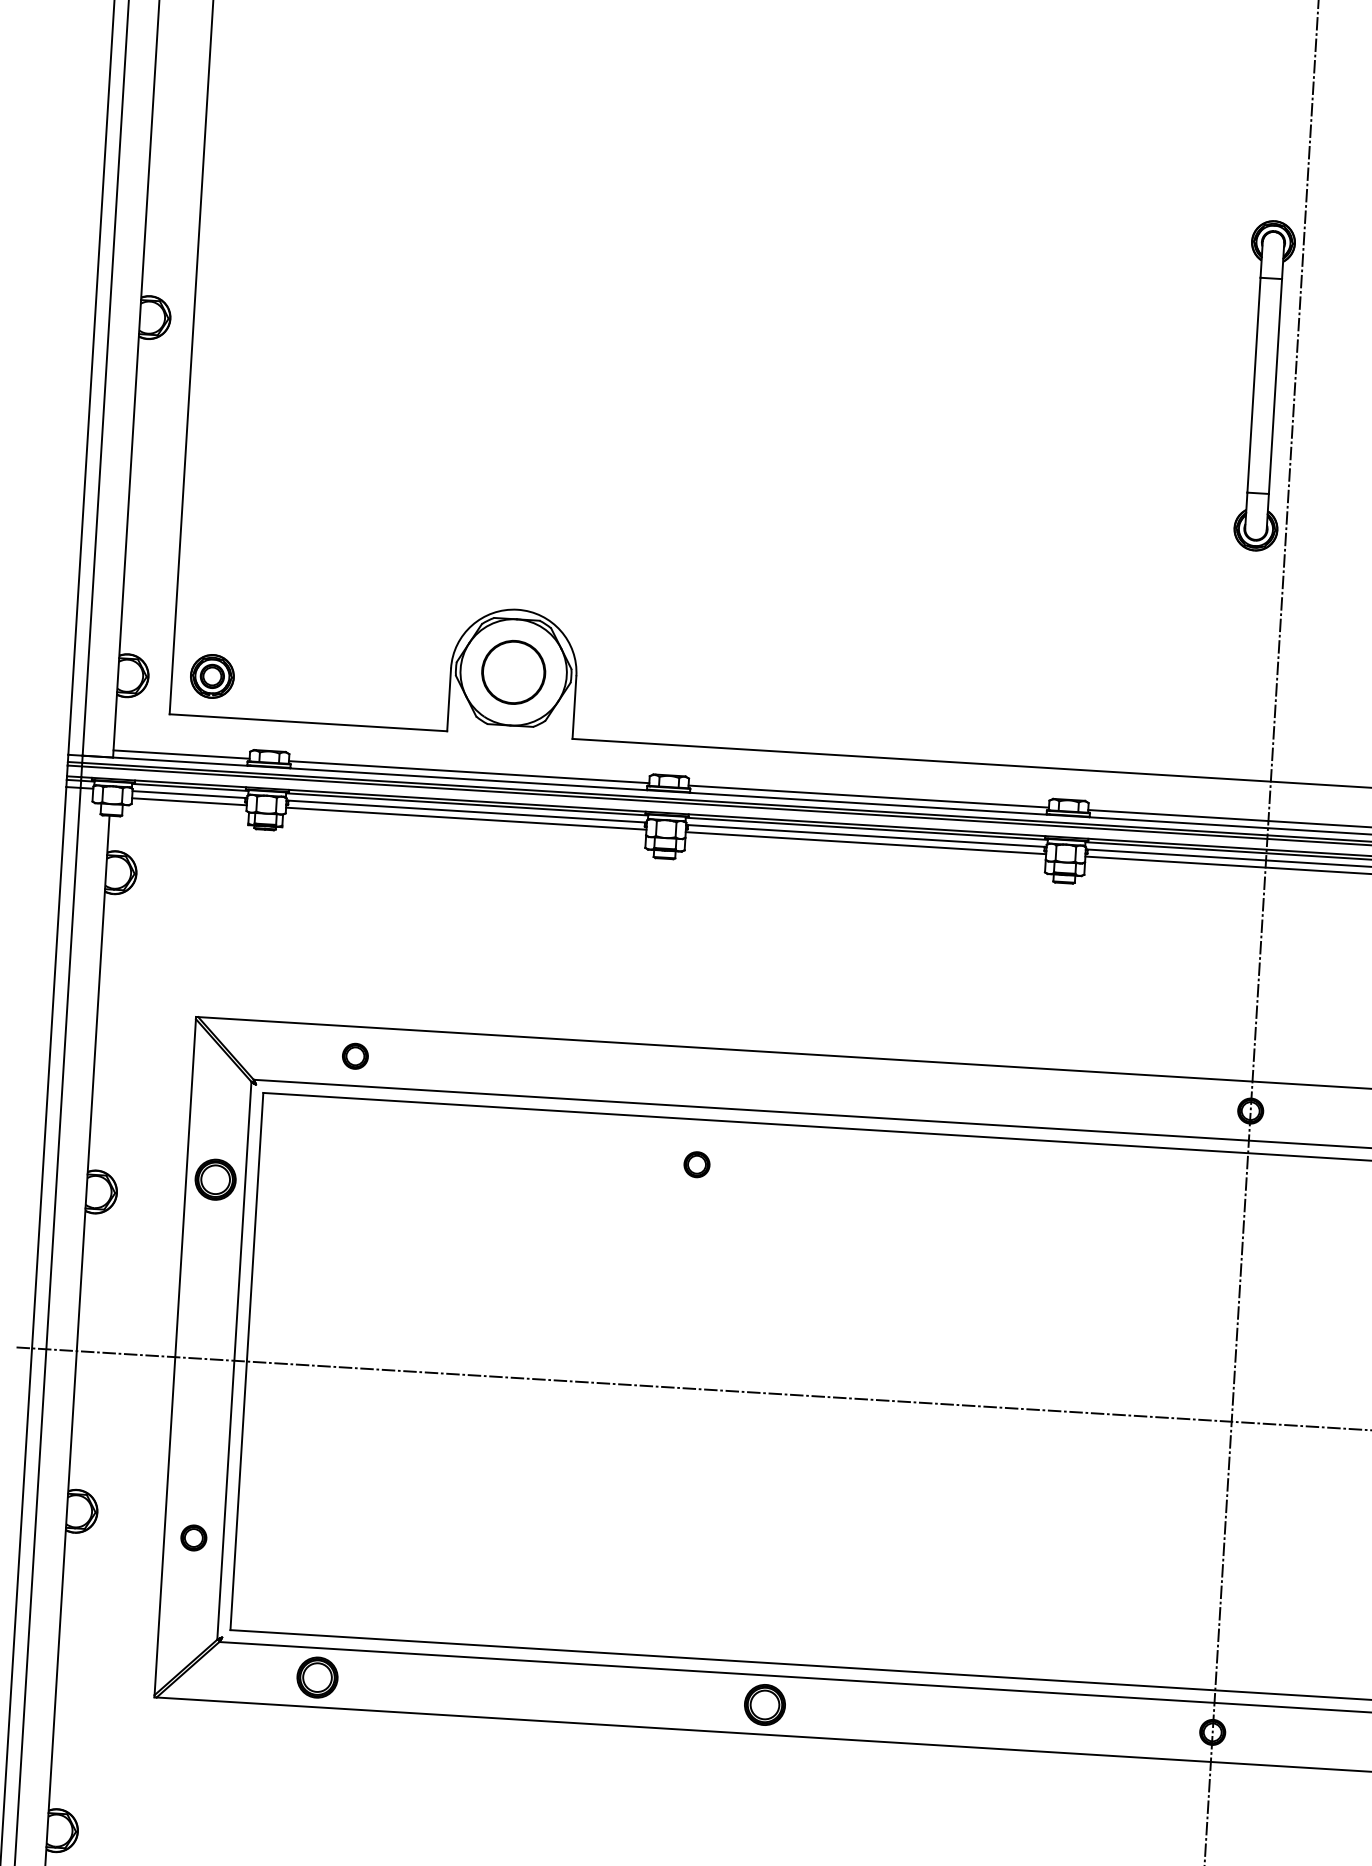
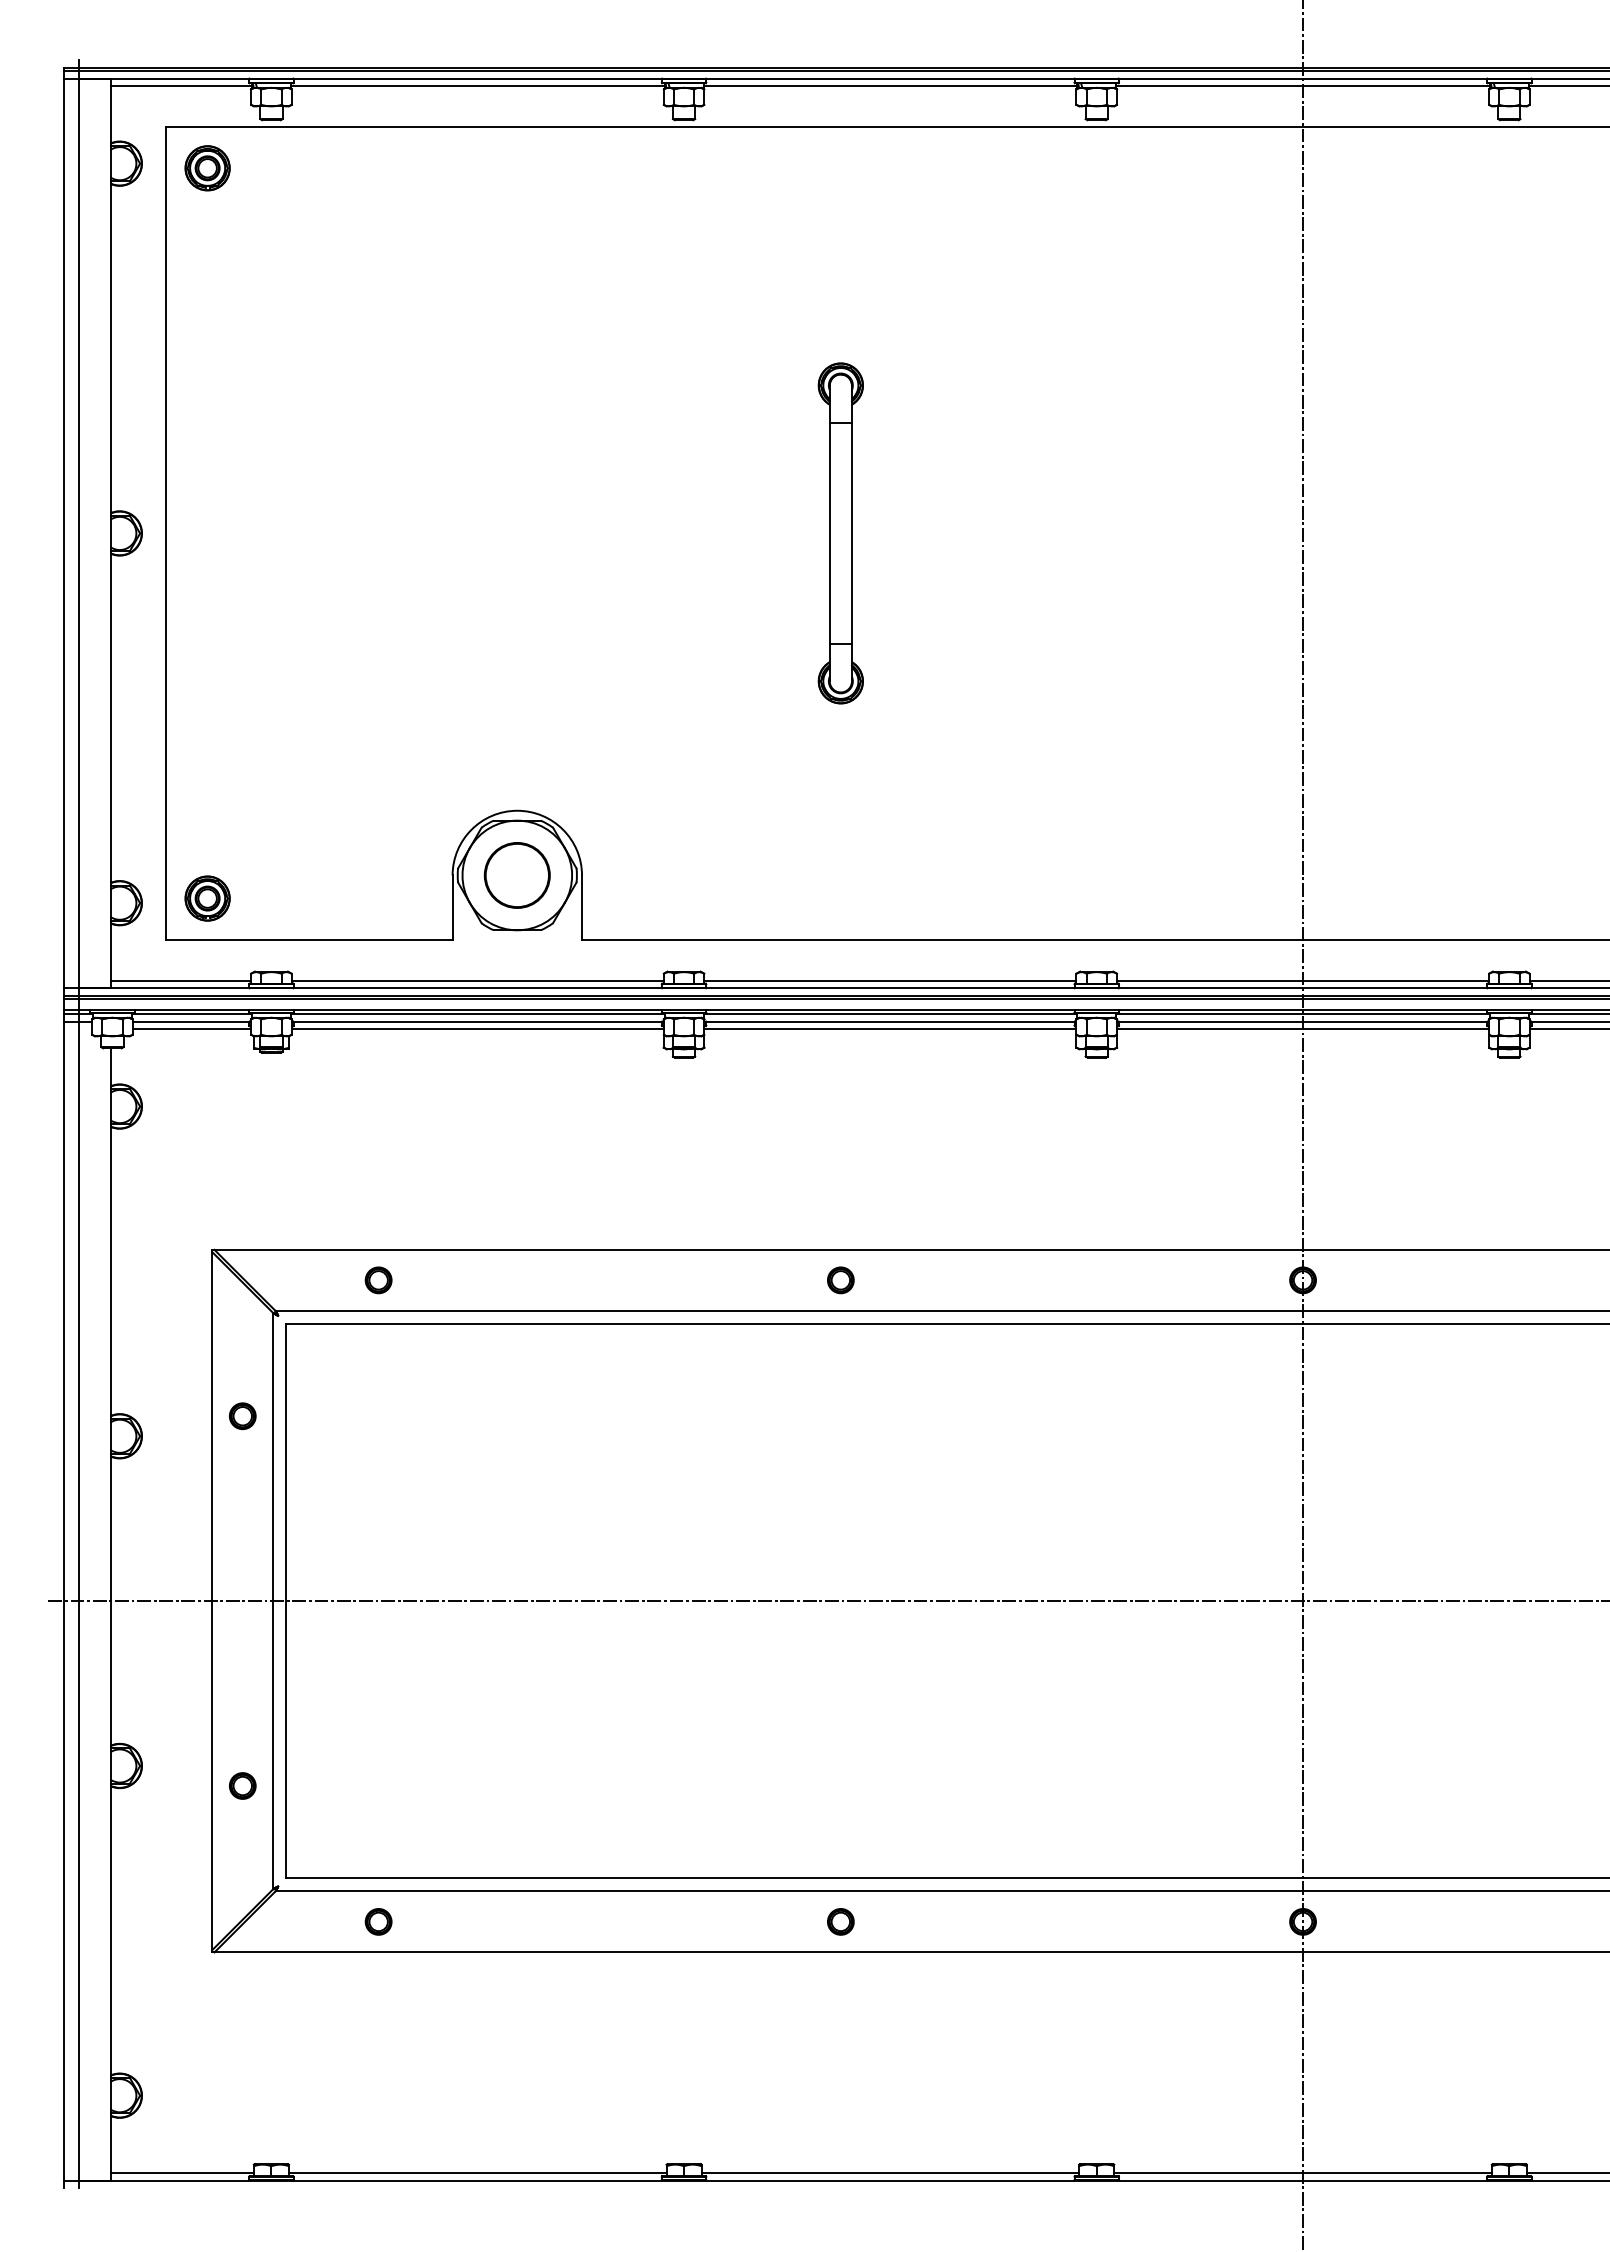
part: (1264, 385) -> (840, 533), moved
part: (696, 1164) -> (840, 1280), moved
part: (215, 1180) -> (242, 1416), size x0.62
part: (317, 1677) -> (378, 1921), size x0.62
part: (764, 1704) -> (840, 1921), size x0.62

